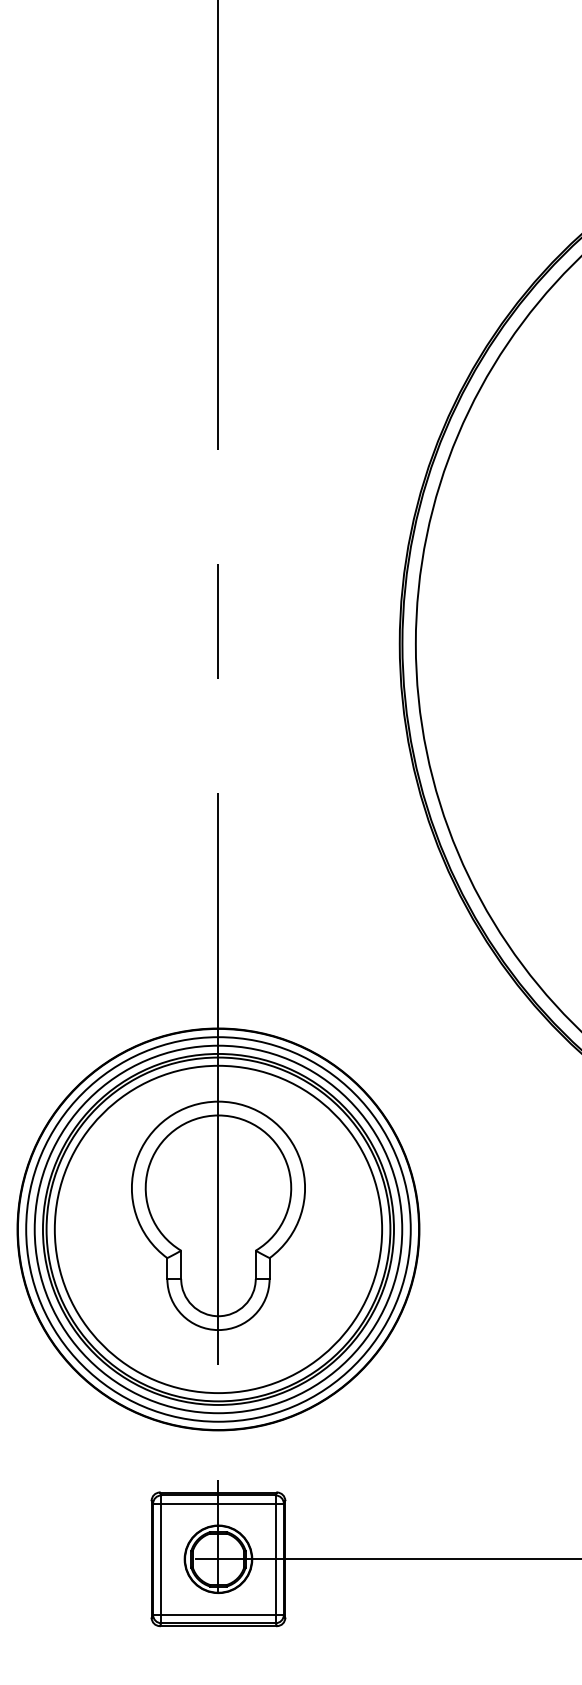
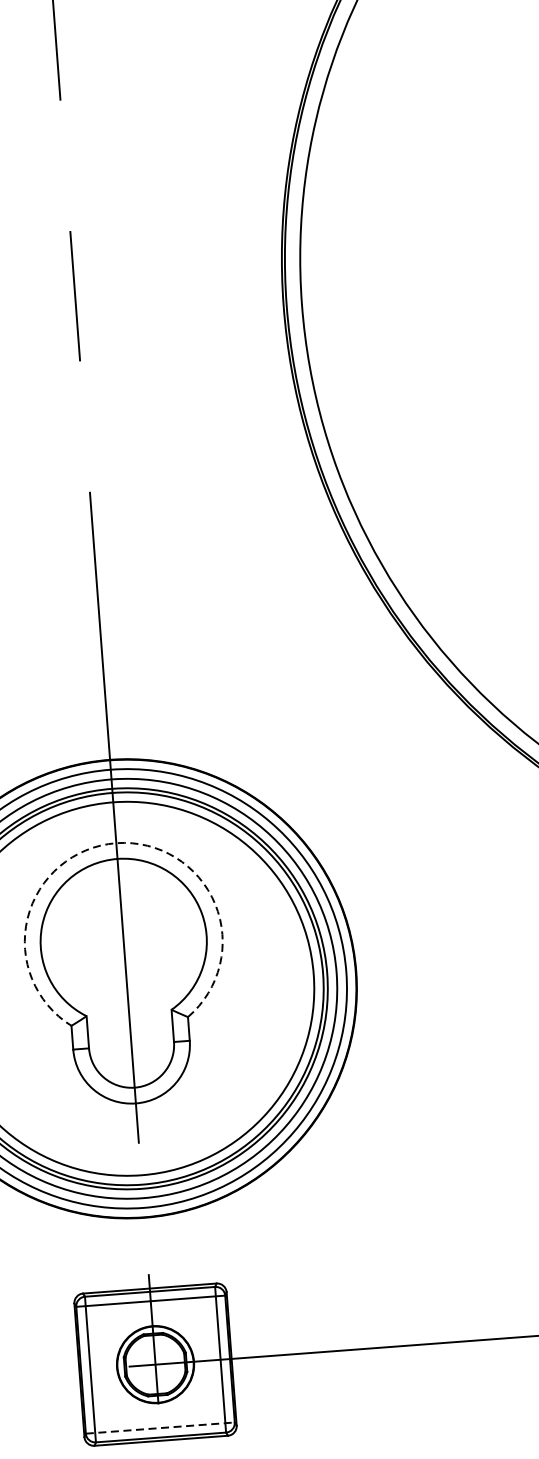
arc: (218, 1101) -> (116, 843), solid -> dashed
line: (218, 1615) -> (160, 1428), solid -> dashed

